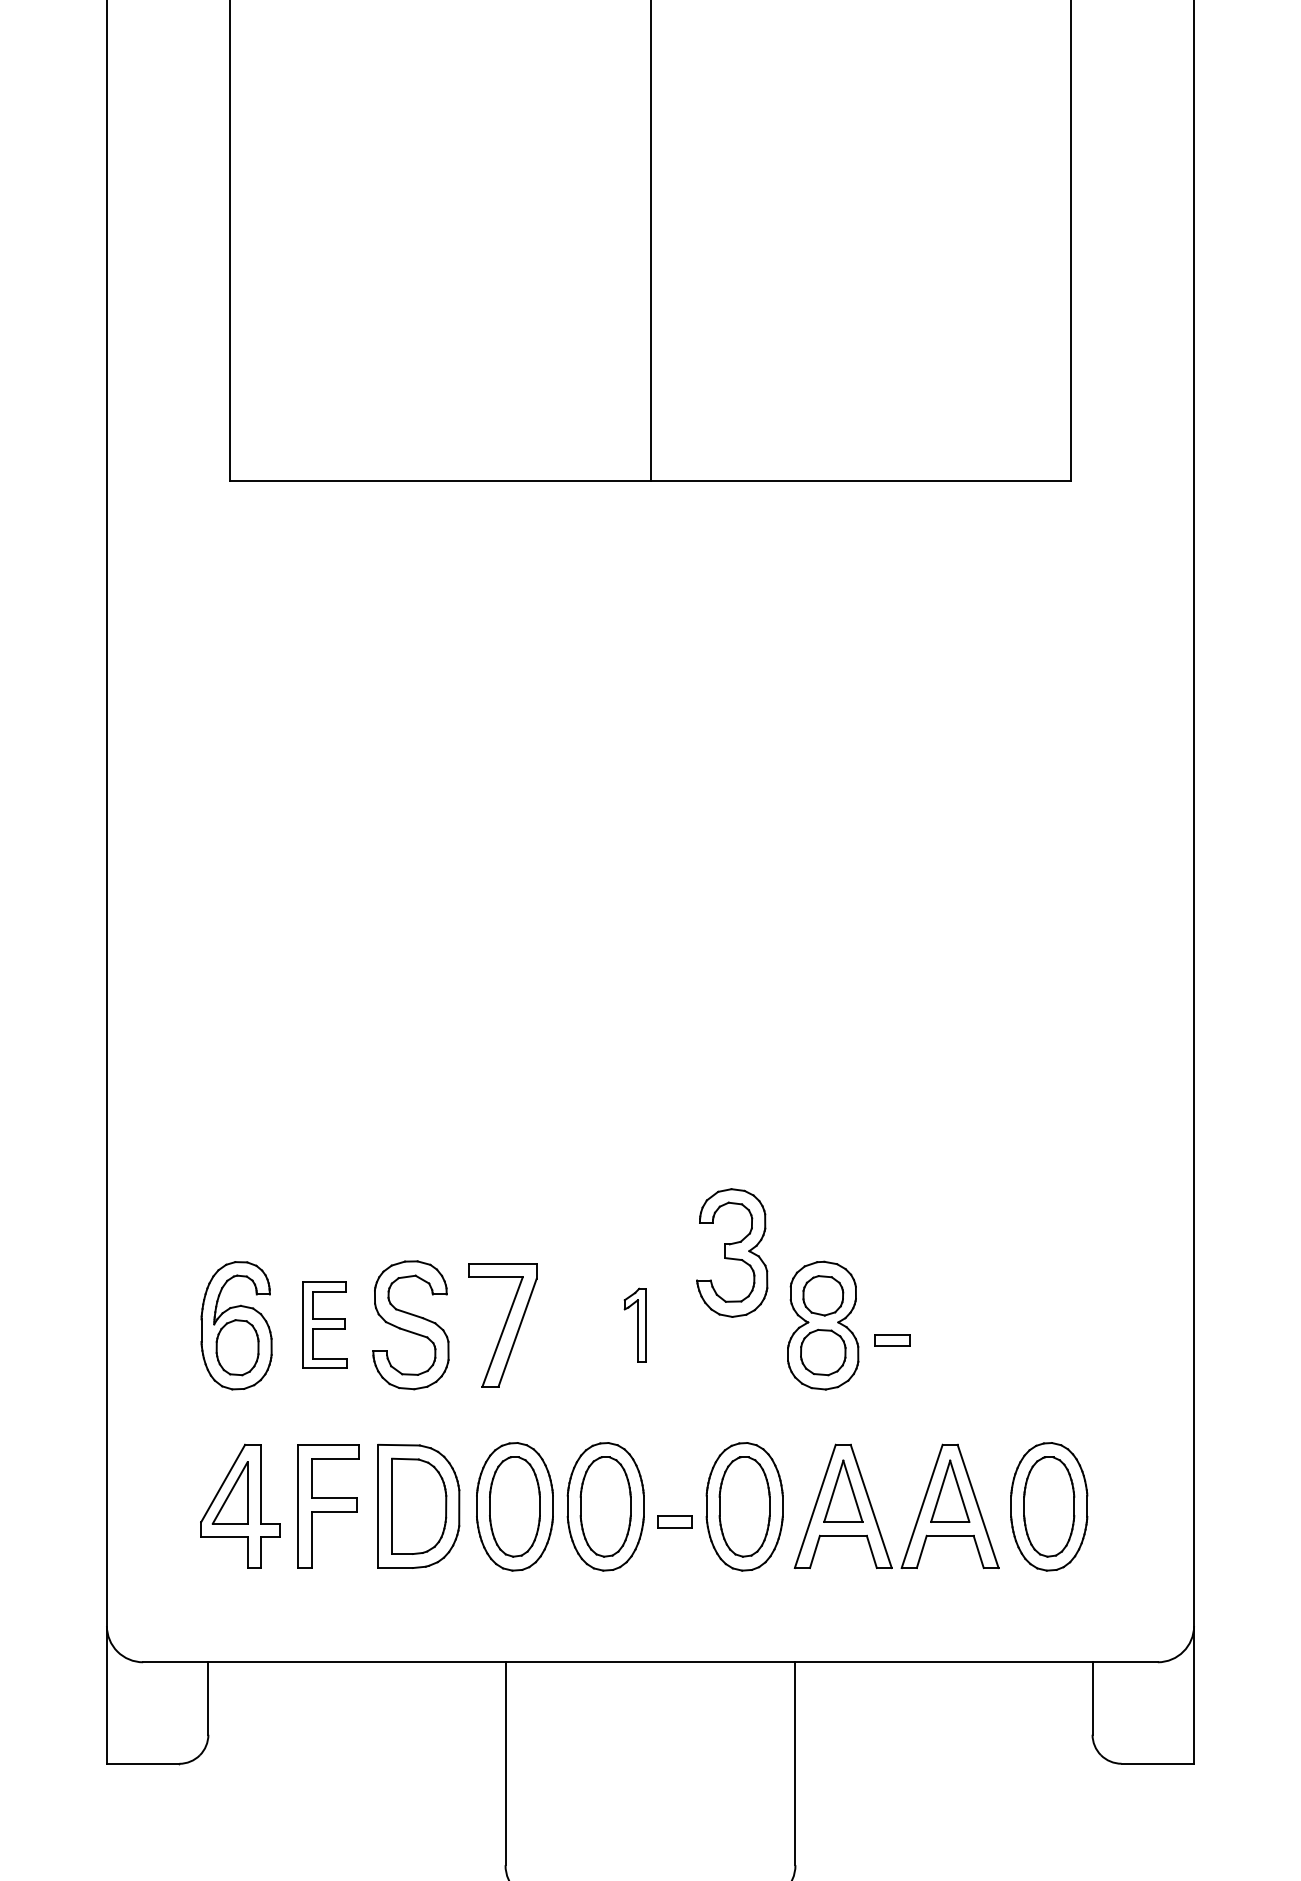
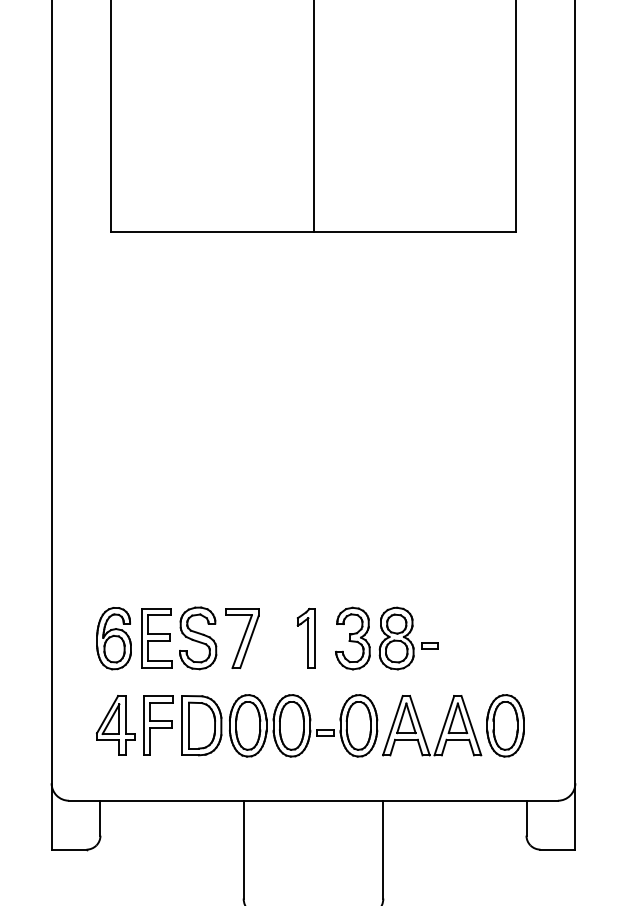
part: (731, 1252) -> (352, 638), moved
part: (324, 1325) -> (156, 638), size x1.43
part: (633, 1325) -> (305, 638), size x1.67

